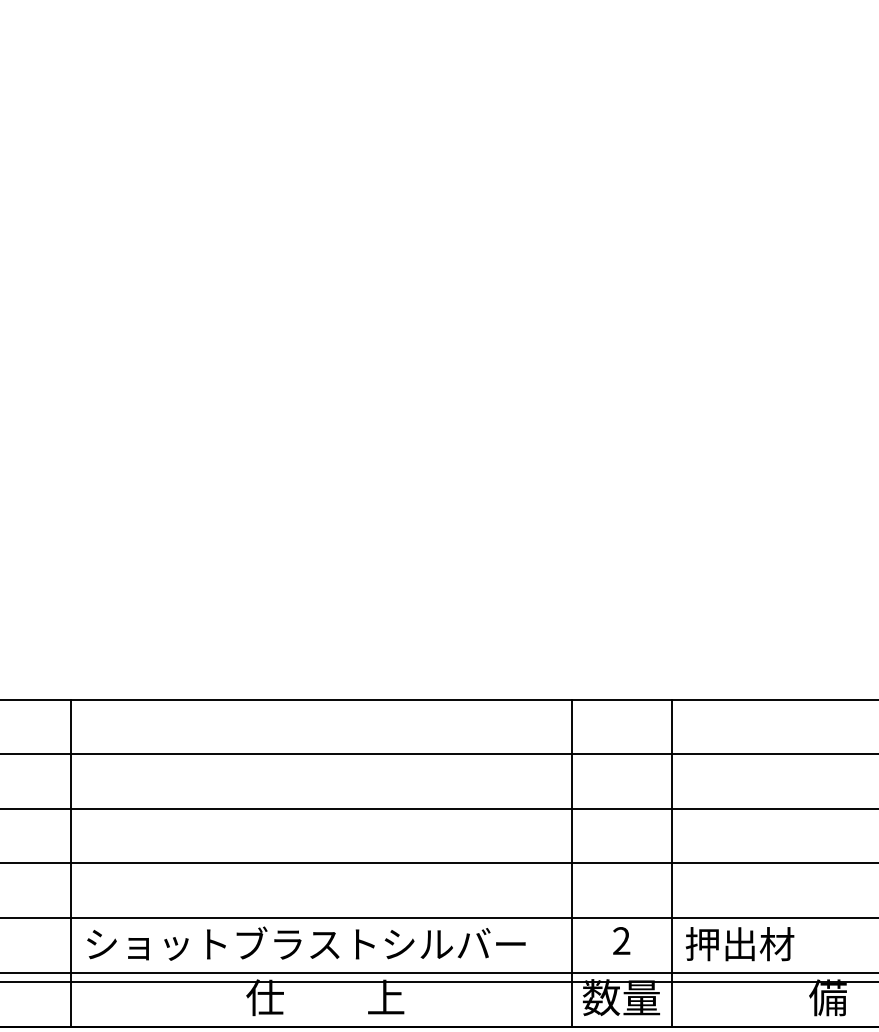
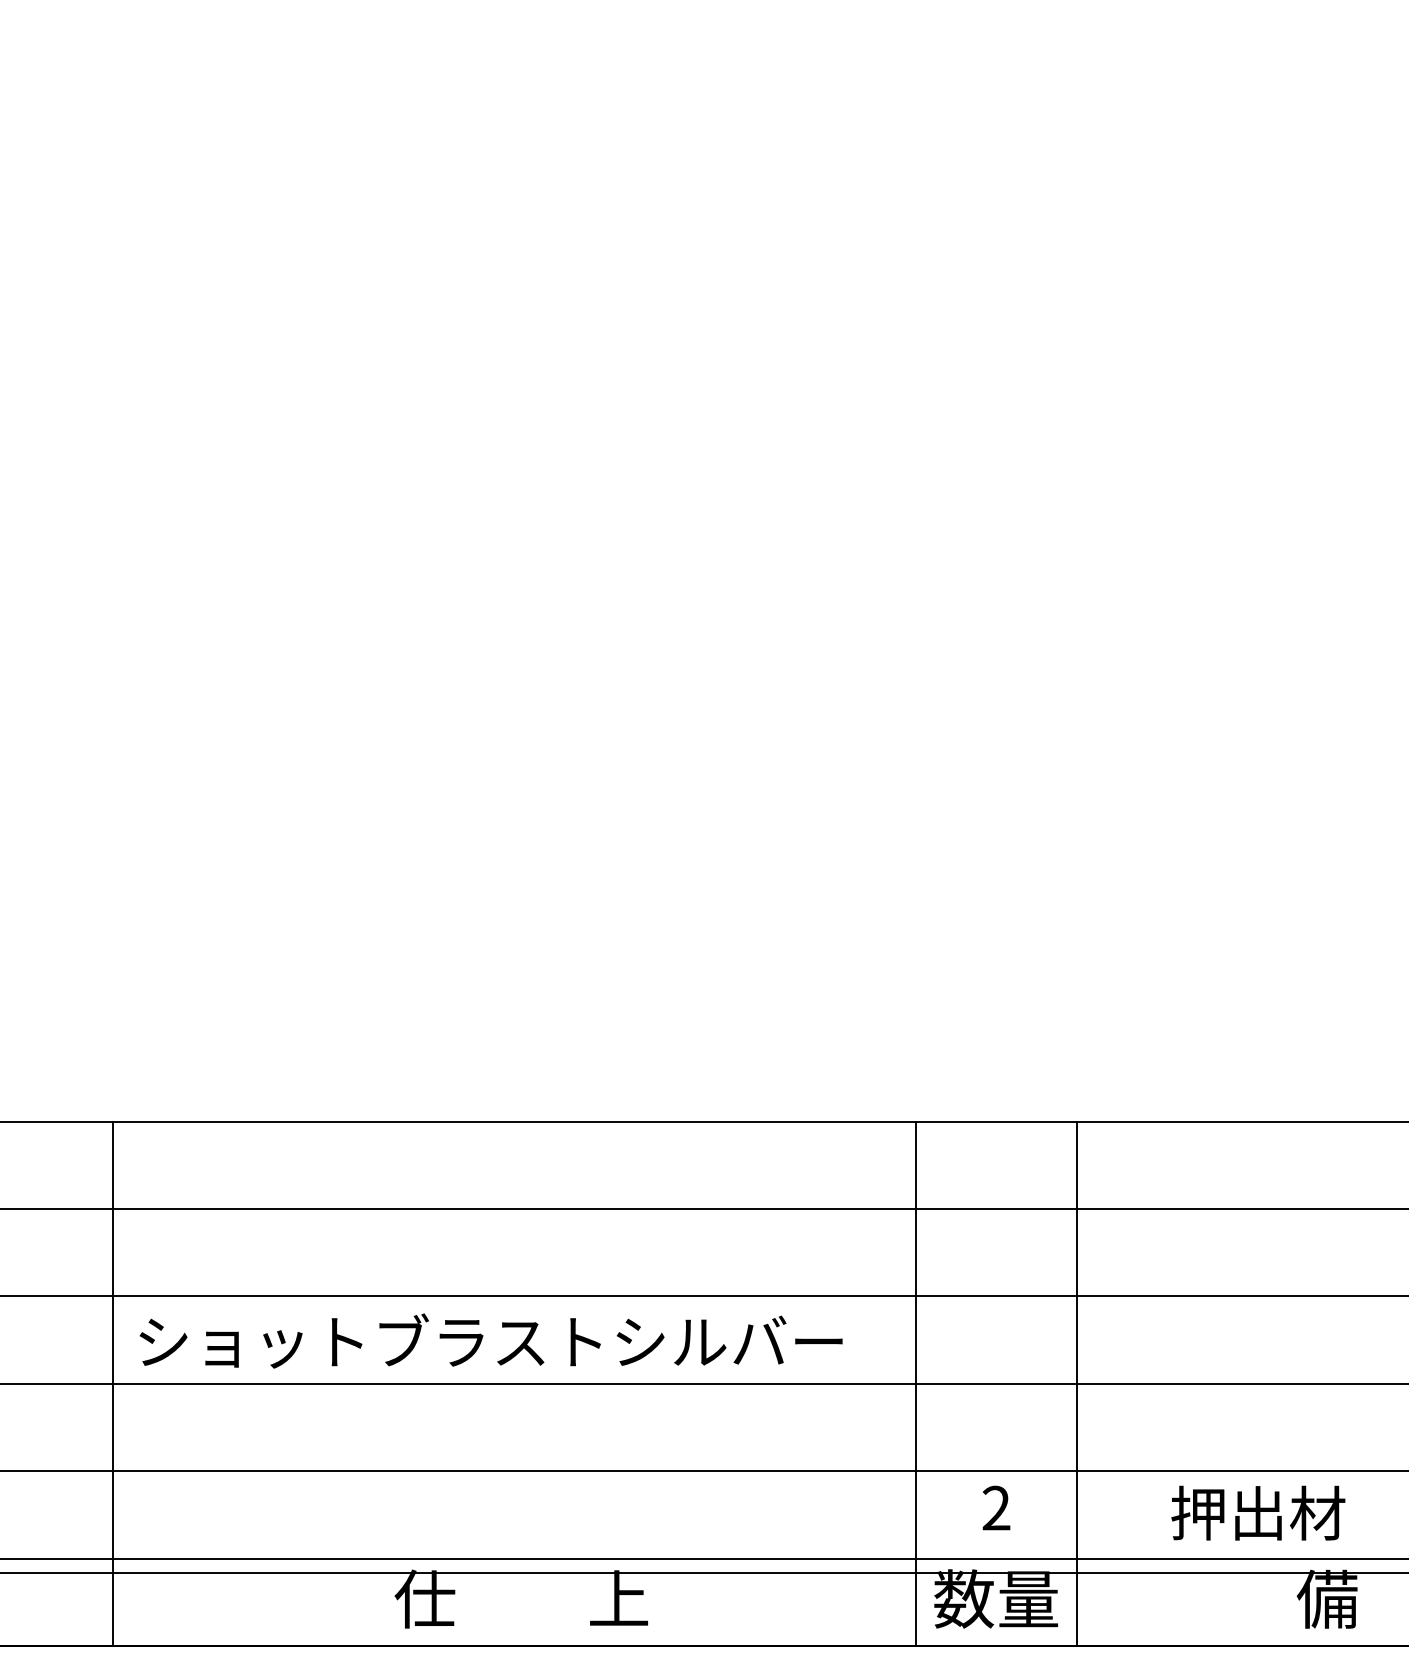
text: (306, 943) -> (491, 1340), moved
text: (740, 944) -> (1259, 1513), moved

